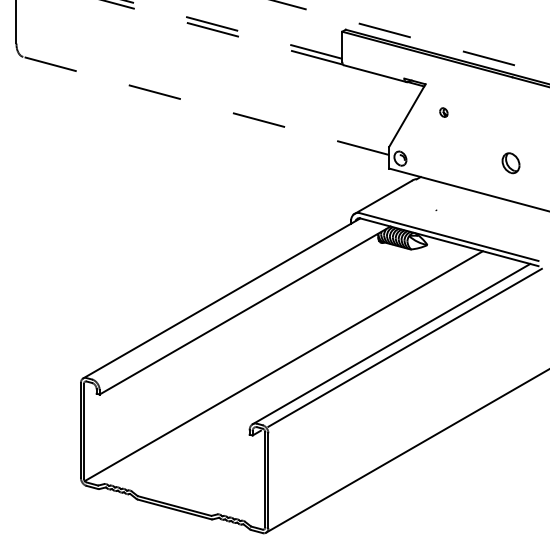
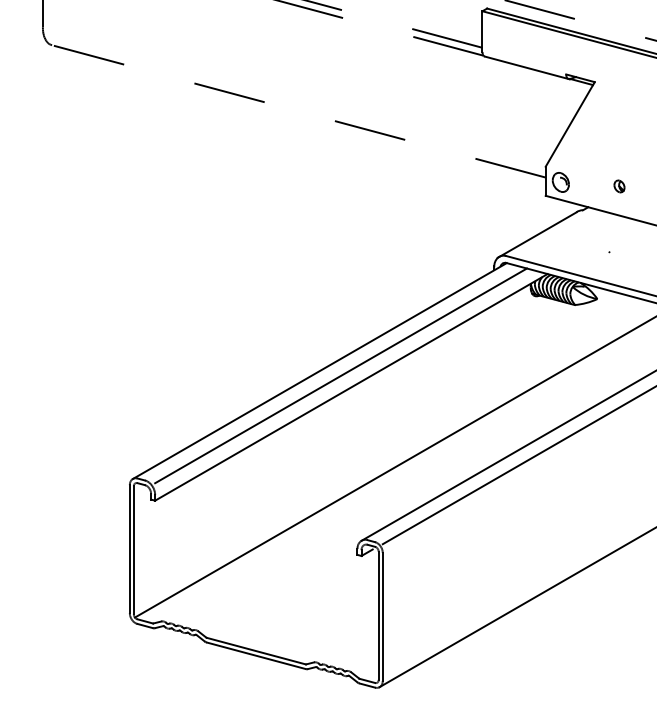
part: (443, 112) -> (618, 186), moved
line: (237, 301) -> (341, 375), added

